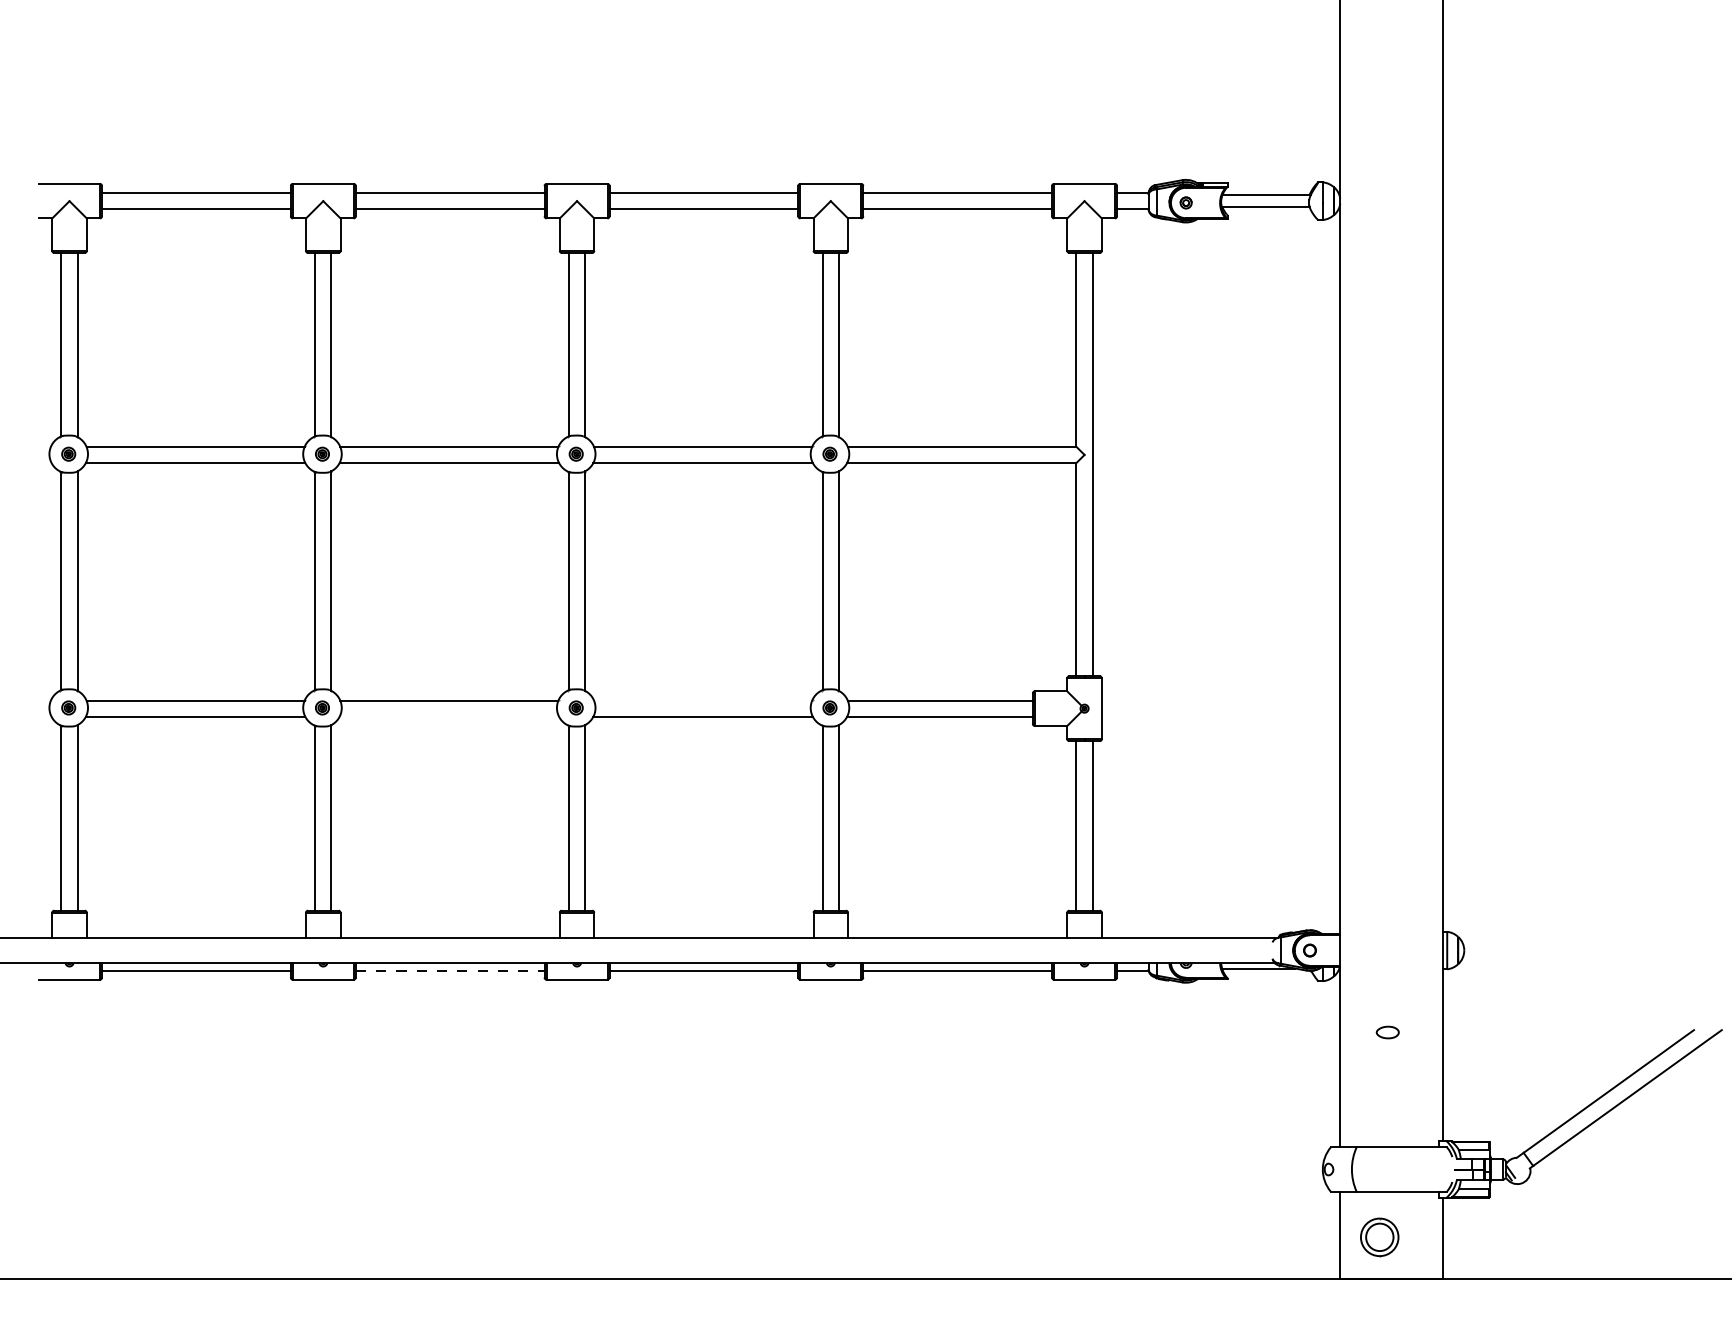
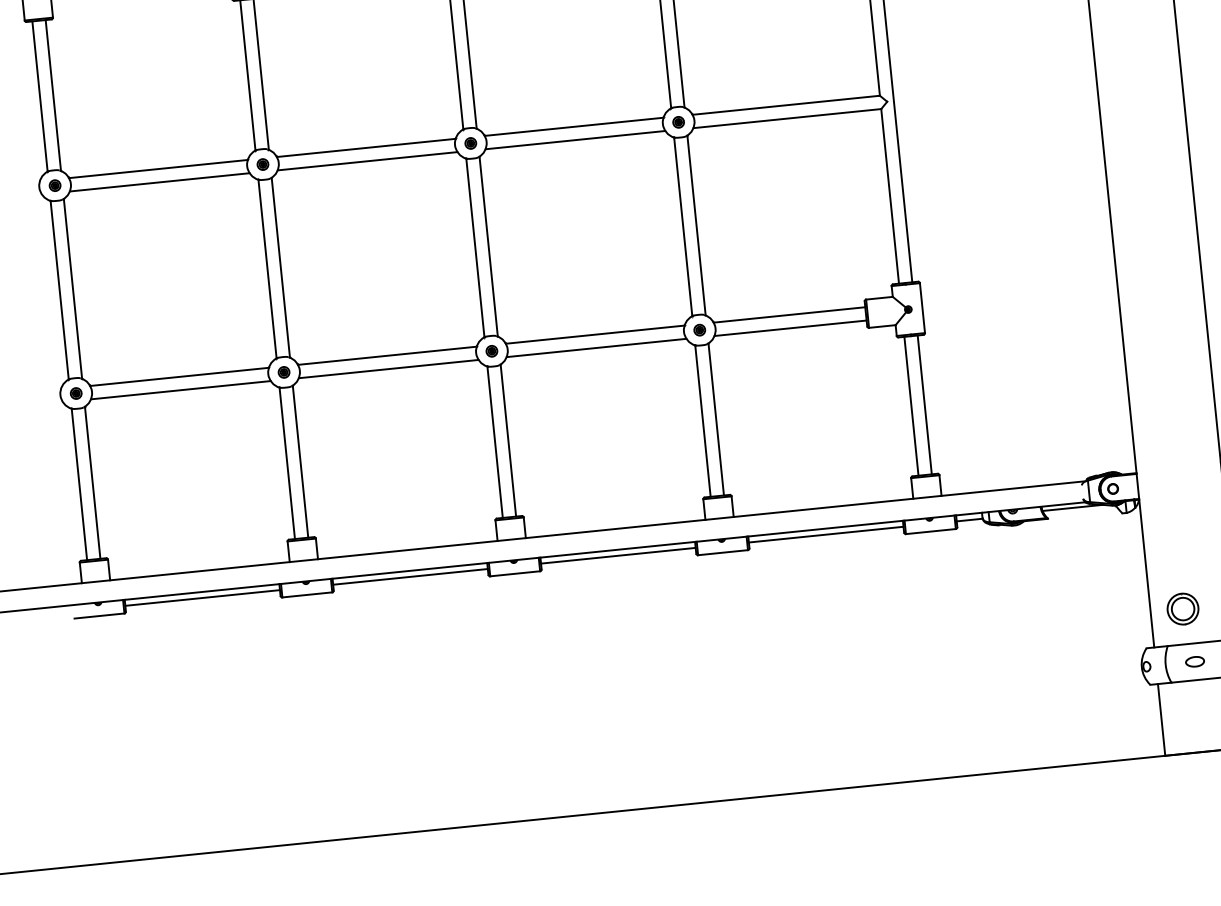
line: (703, 700) -> (595, 334), added
line: (449, 716) -> (388, 368), added
line: (450, 970) -> (410, 576), dashed -> solid
part: (1387, 1032) -> (1194, 661), moved
part: (1379, 1237) -> (1182, 609), moved

